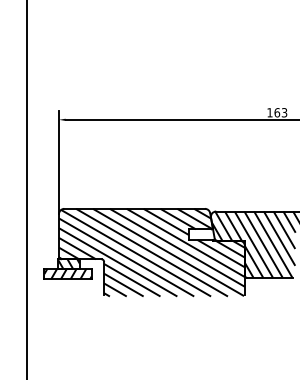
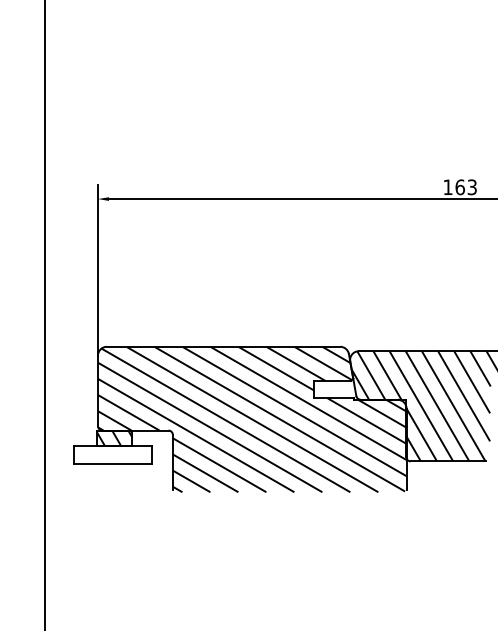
hatch: (67, 273) -> (112, 454), removed

